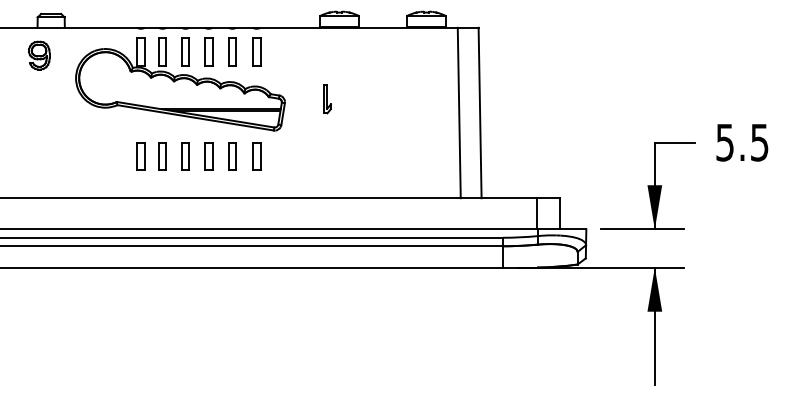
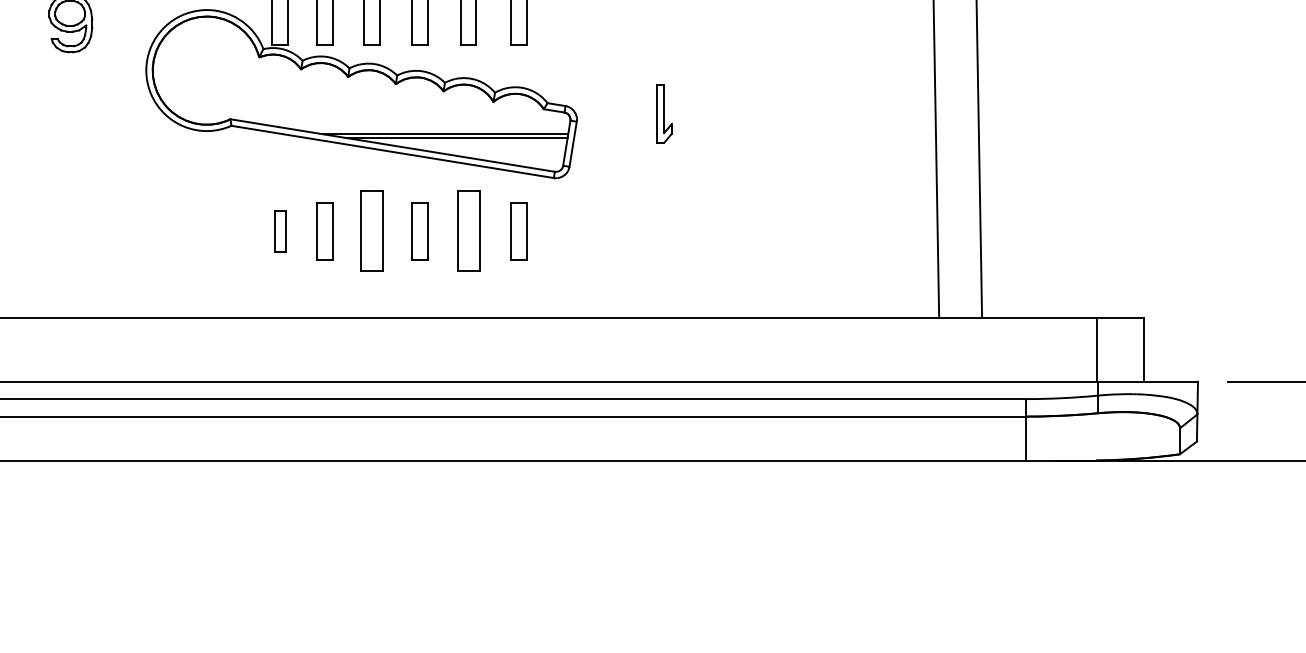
part: (140, 156) -> (279, 231), size x0.7
part: (185, 156) -> (371, 231), size x1.4
part: (232, 156) -> (468, 231), size x1.4

